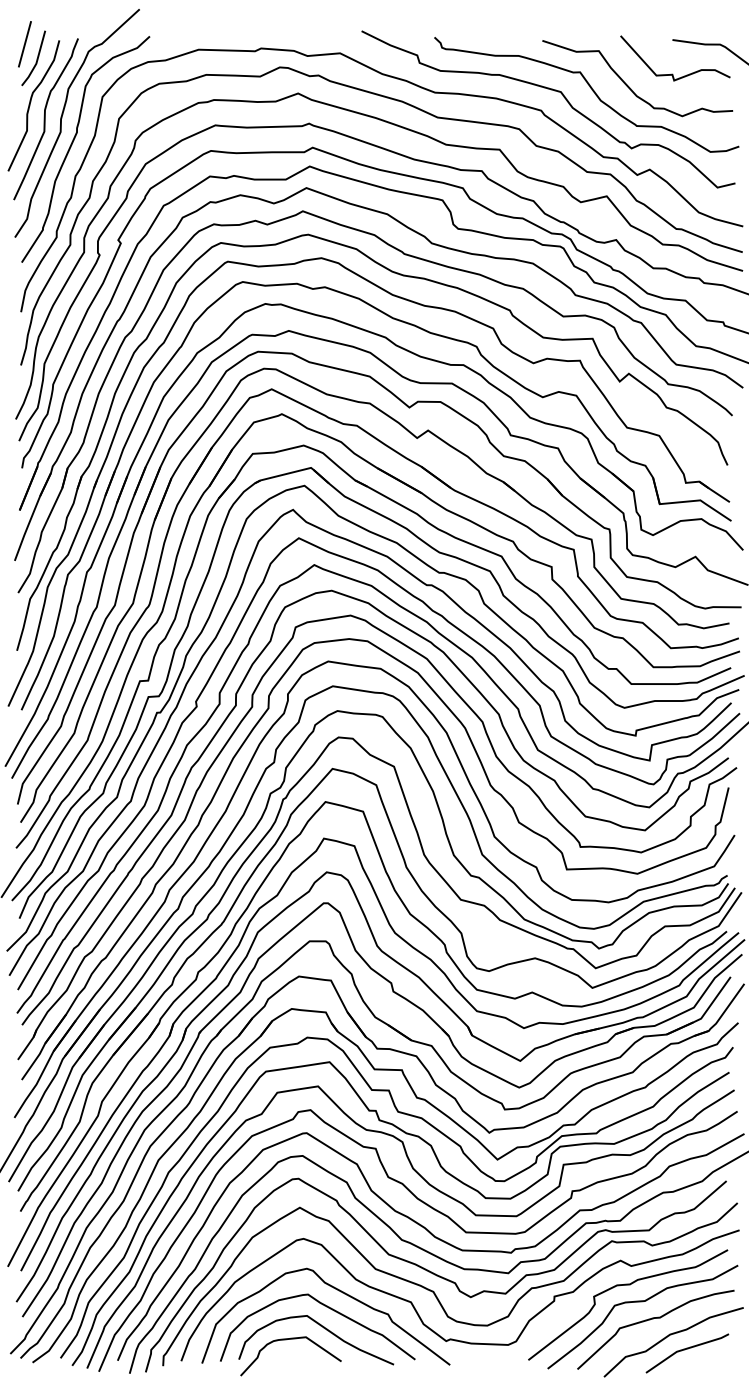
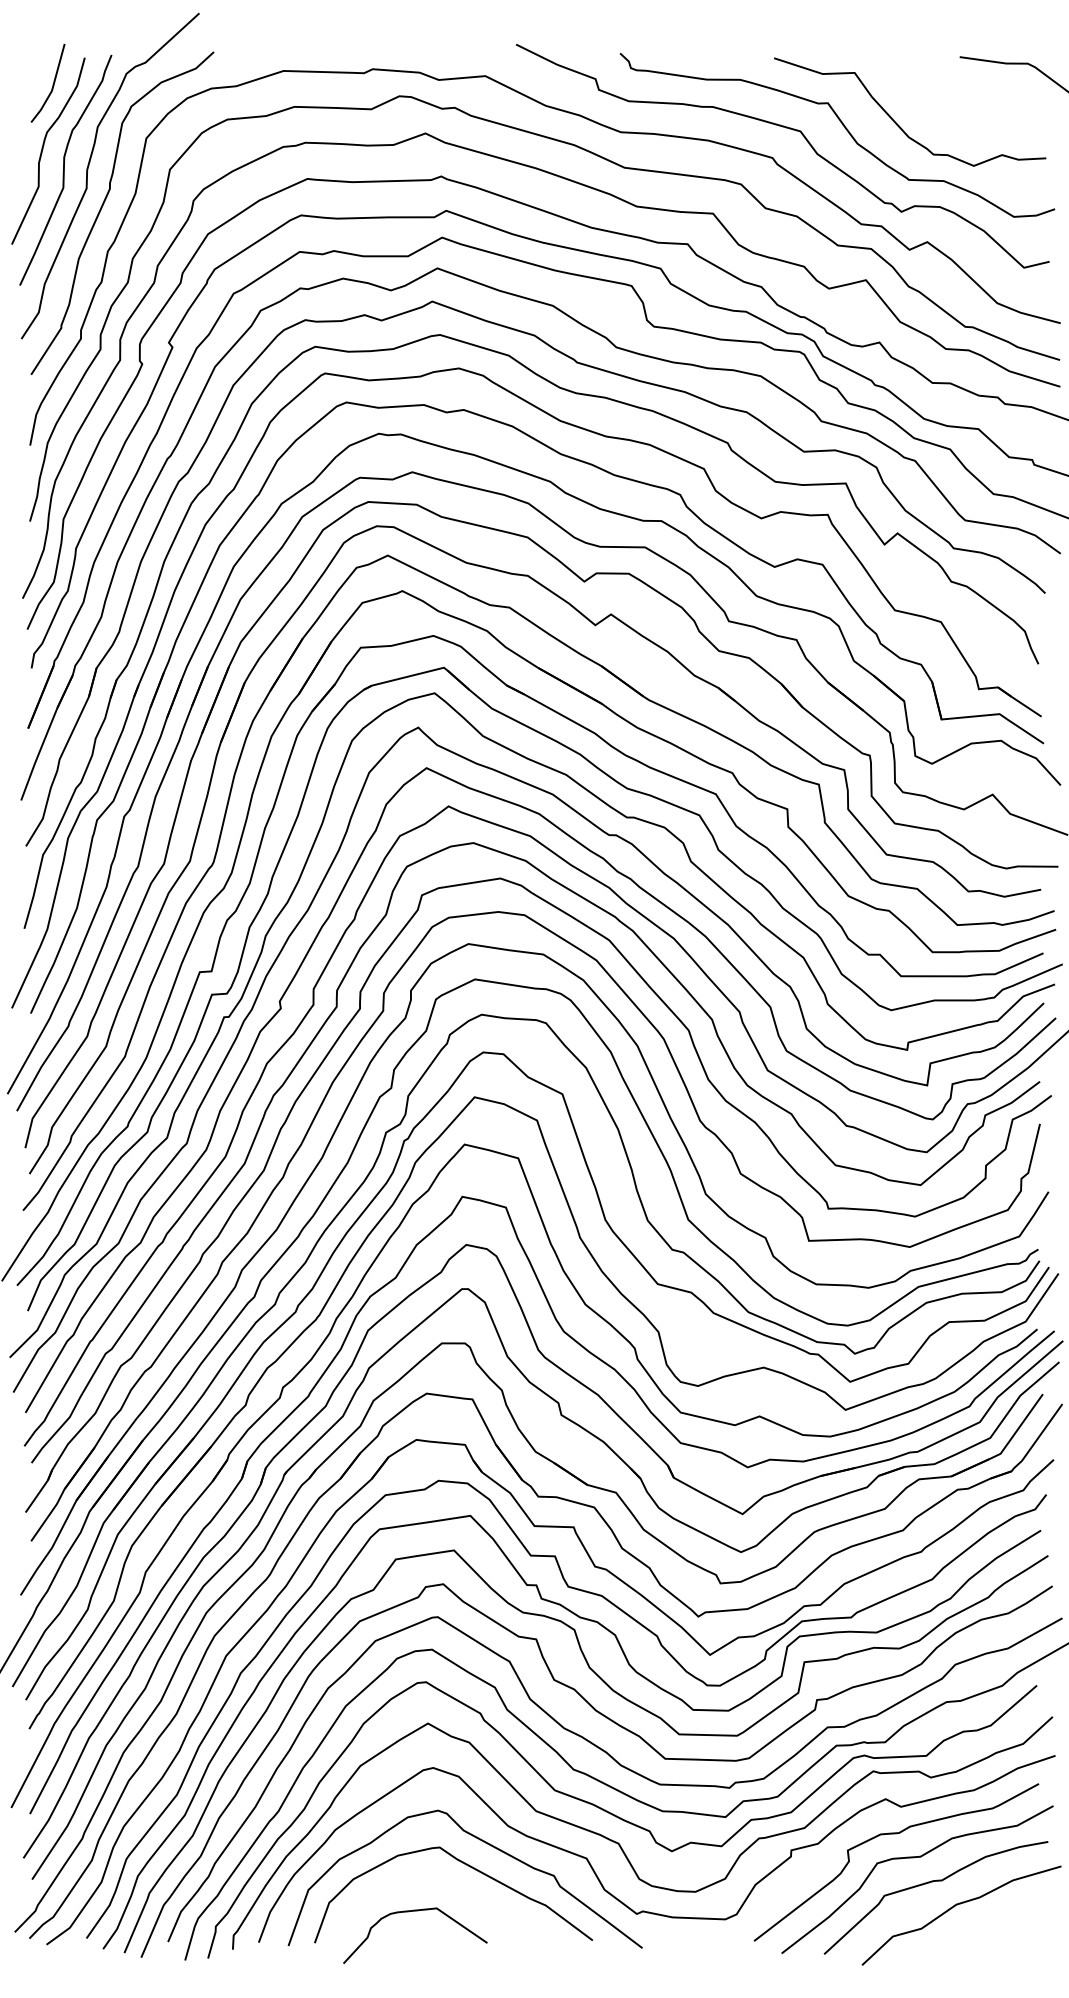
line: (24, 44) -> (35, 63), removed
curve: (672, 73) -> (959, 104), removed
curve: (323, 1328) -> (461, 1895), removed
line: (685, 1350) -> (978, 1927), removed

